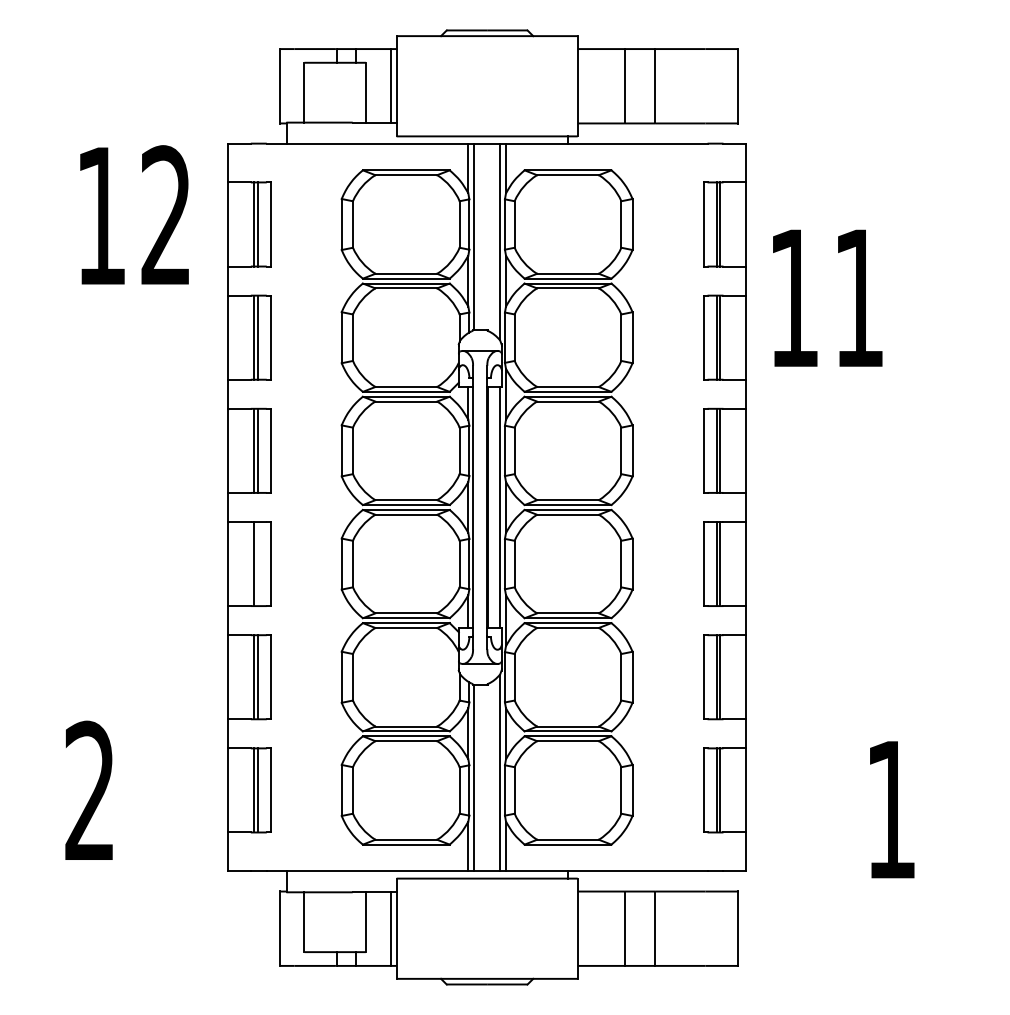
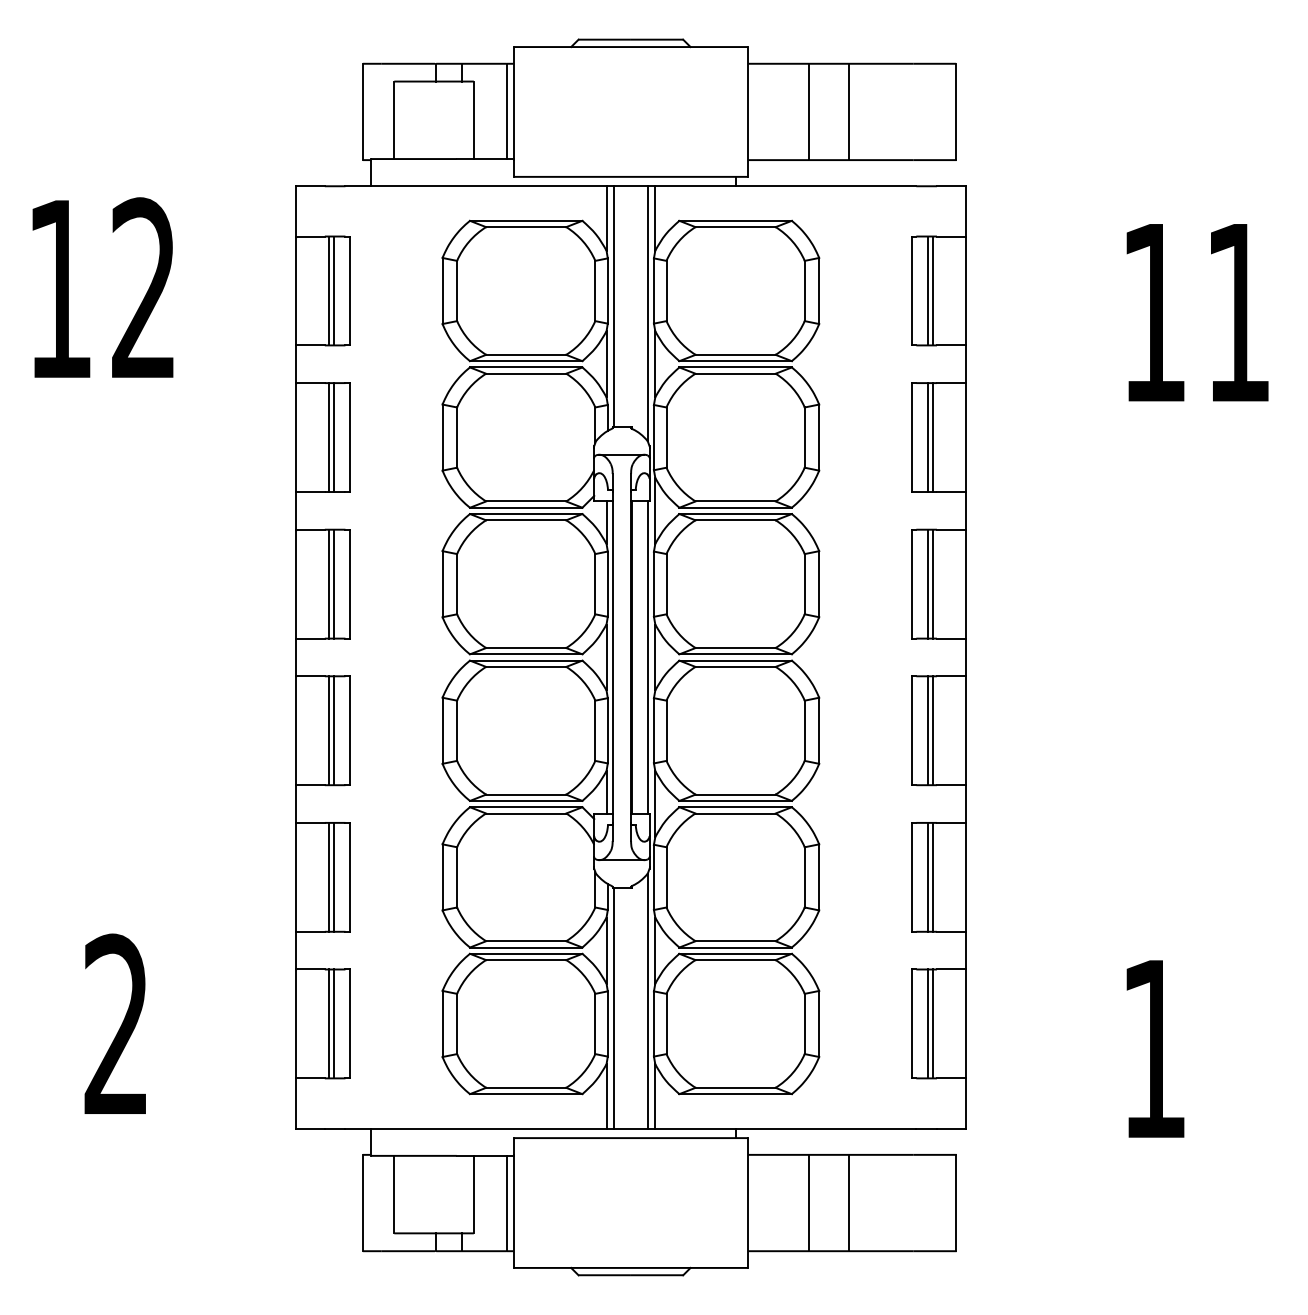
text: (134, 214) -> (102, 287), moved
text: (827, 297) -> (1197, 311), moved
line: (257, 564) -> (333, 731), added

